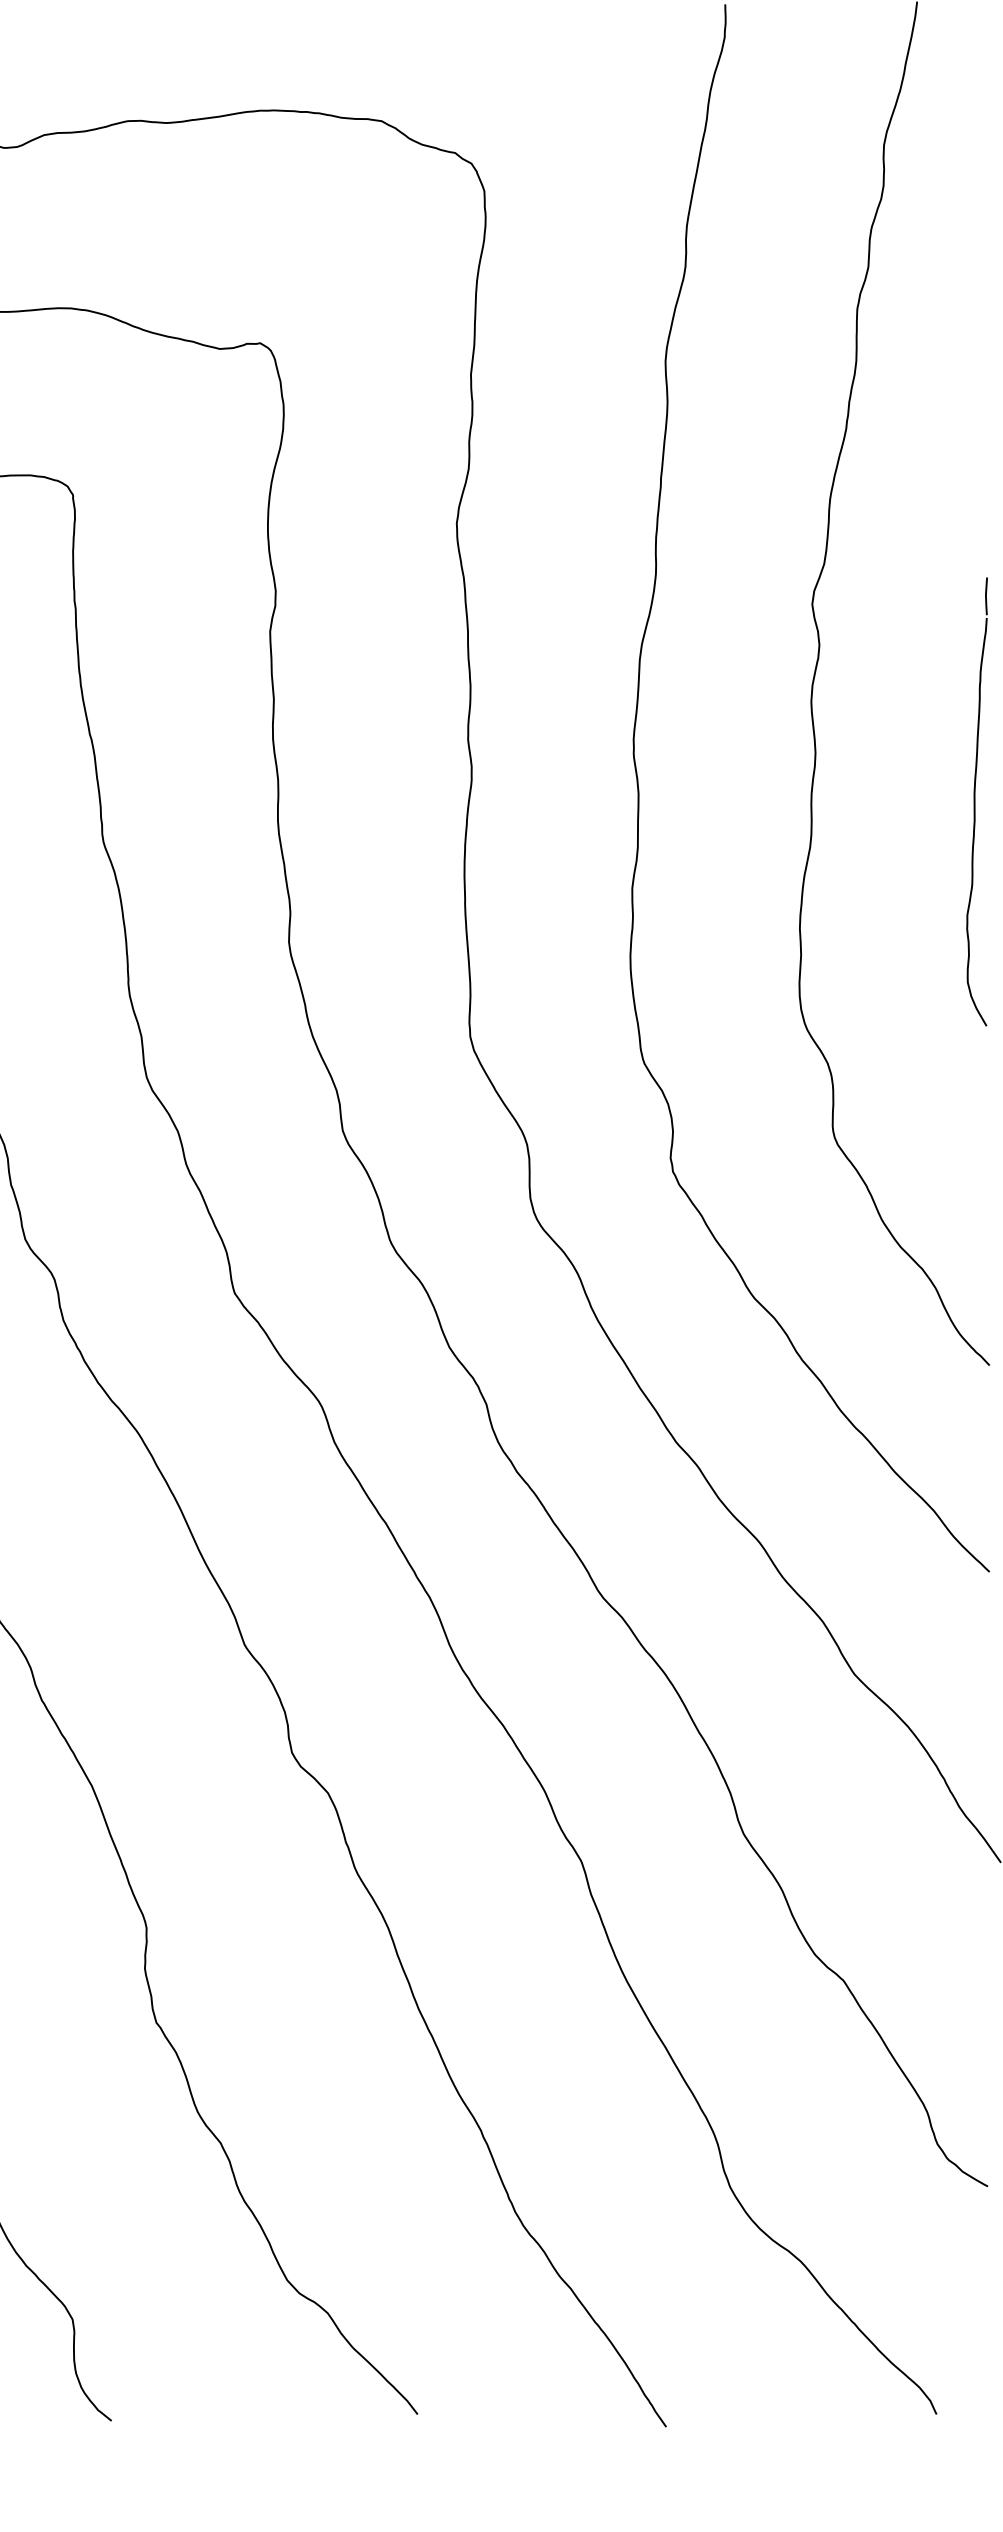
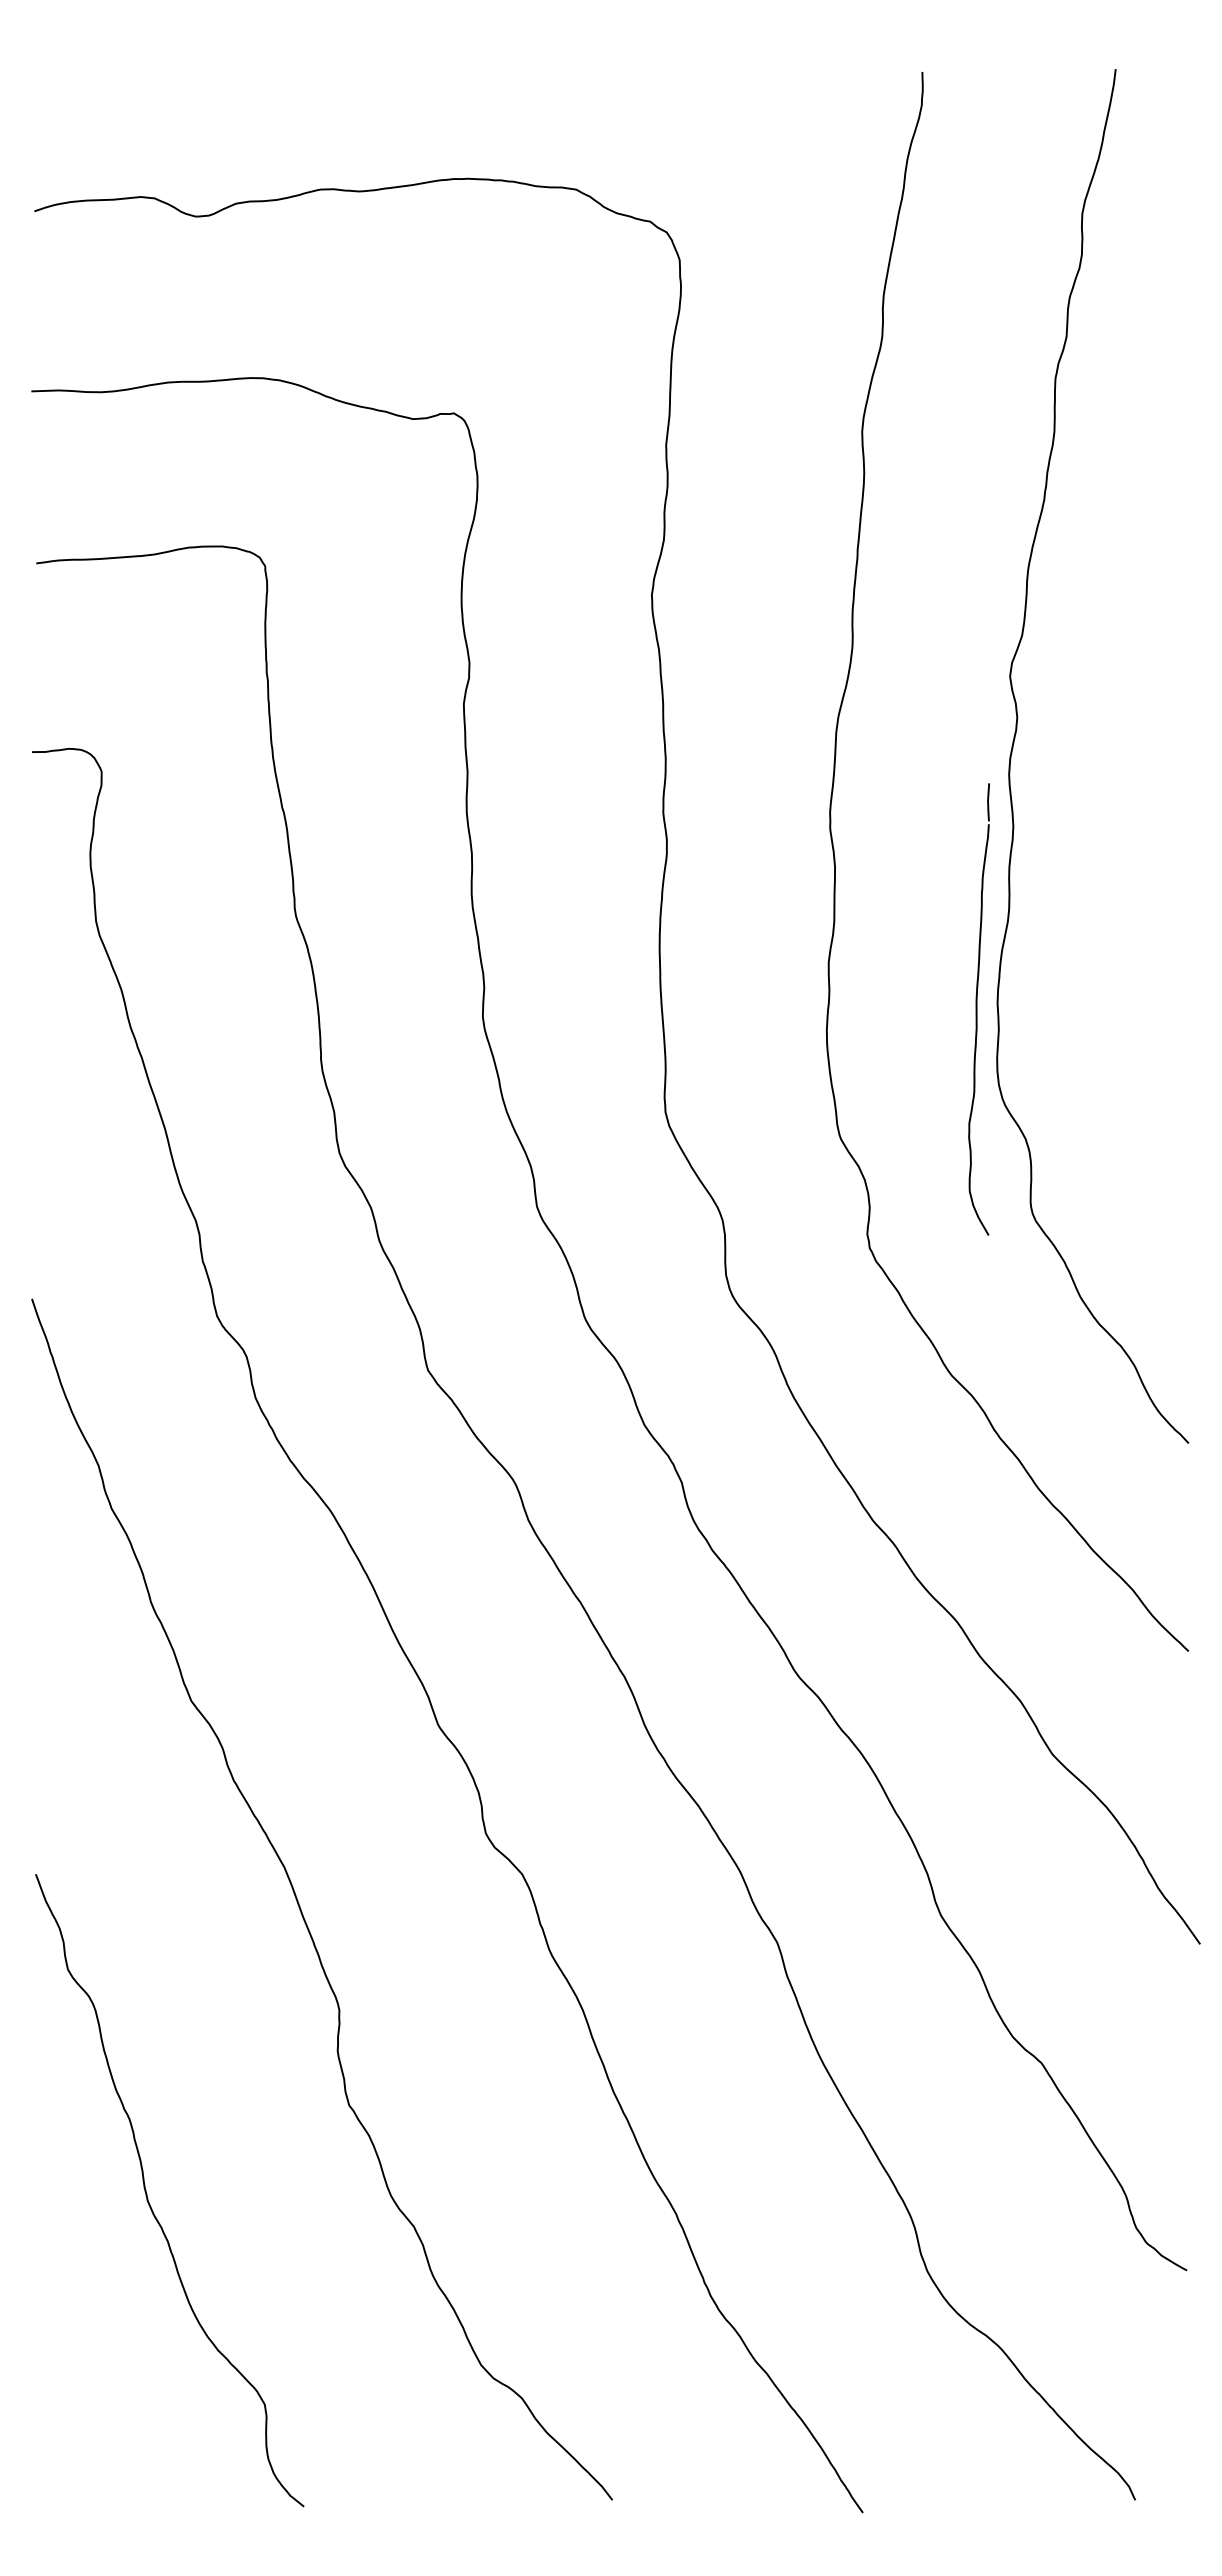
part: (976, 801) -> (978, 1009), moved

